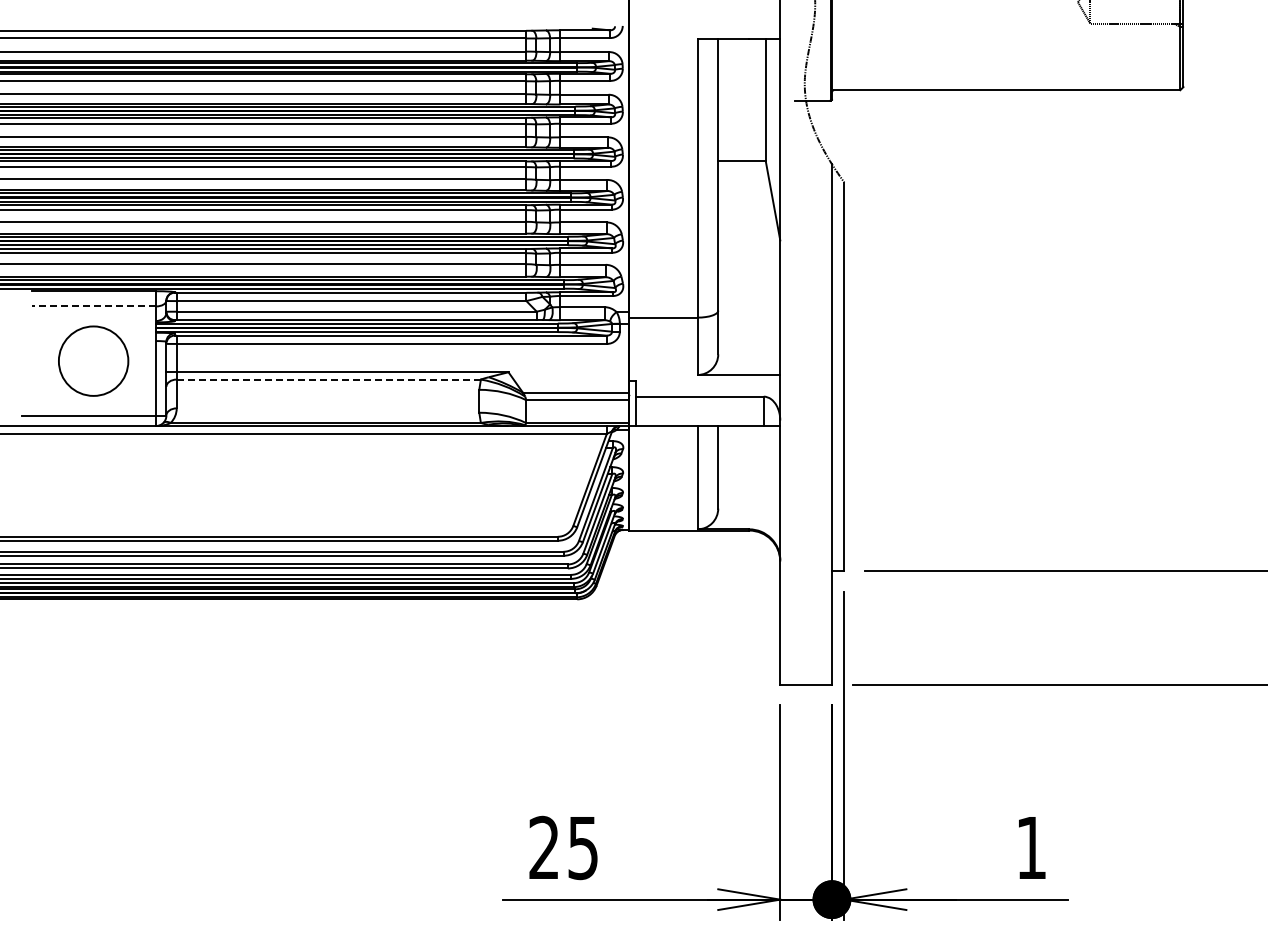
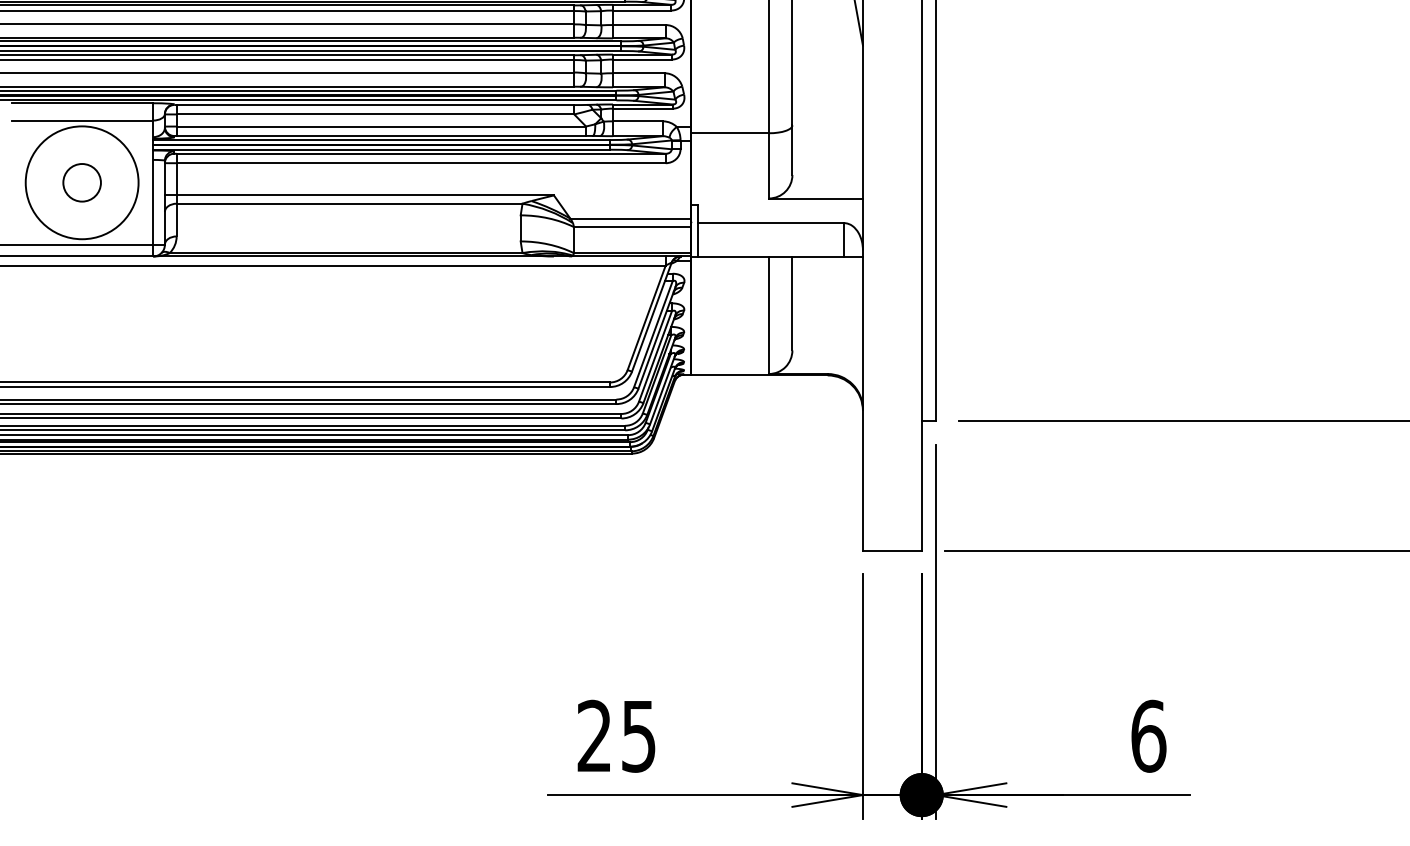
line: (93, 306) -> (82, 120), dashed -> solid
circle: (93, 360) -> (82, 182), added
circle: (93, 360) -> (82, 182), size x1.43
line: (328, 379) -> (349, 203), dashed -> solid
text: (1031, 847) -> (1148, 735), 1 -> 6

